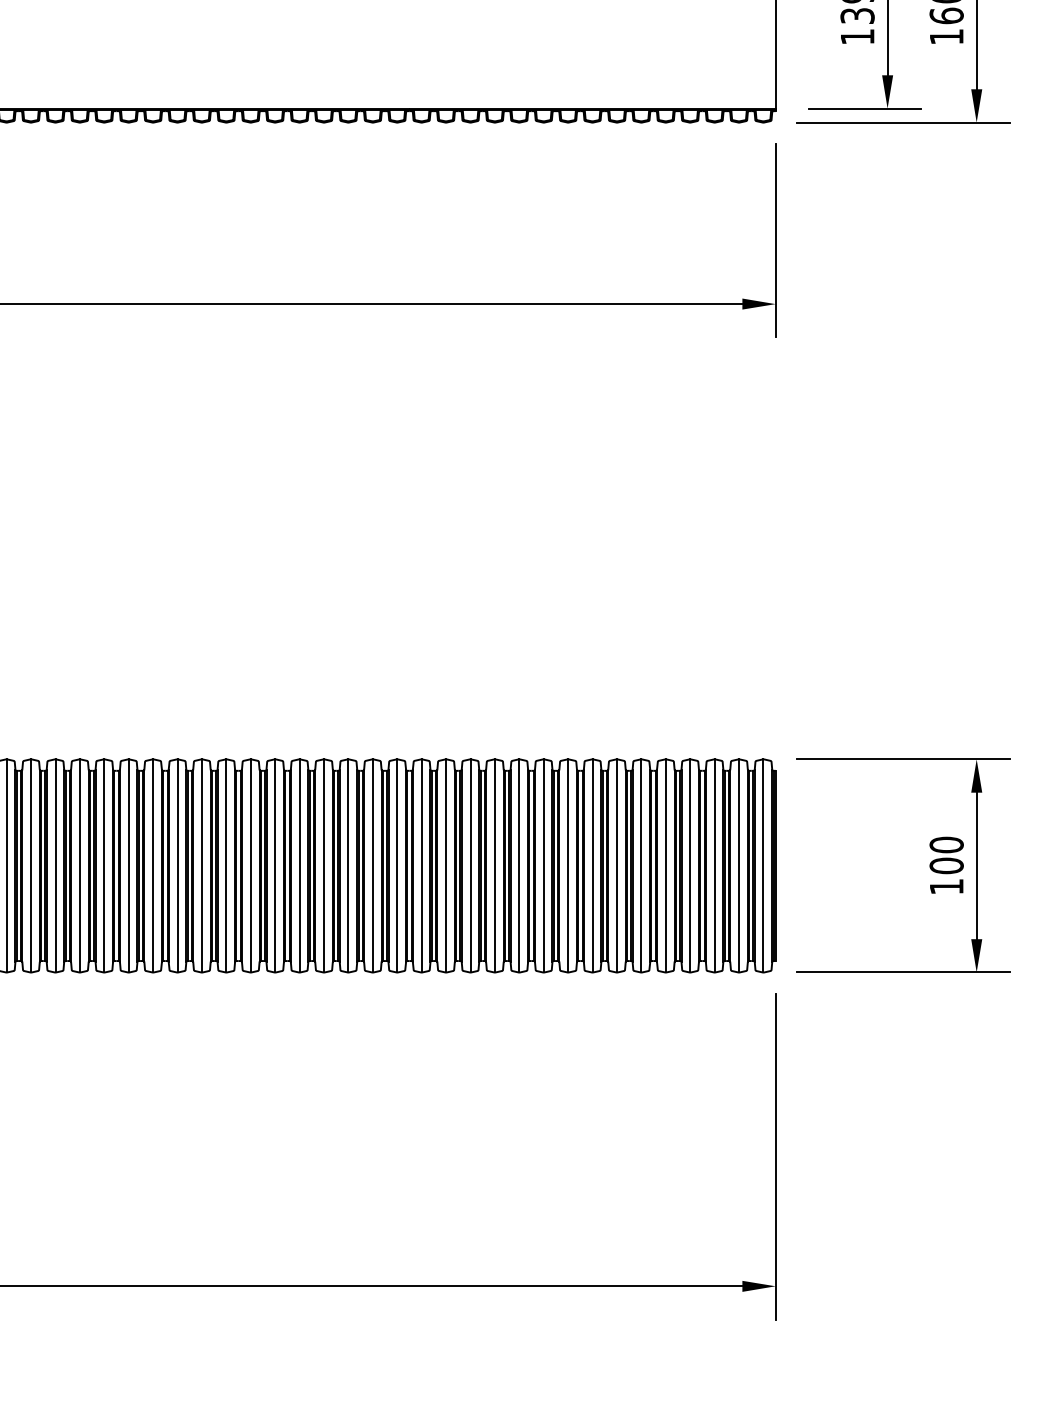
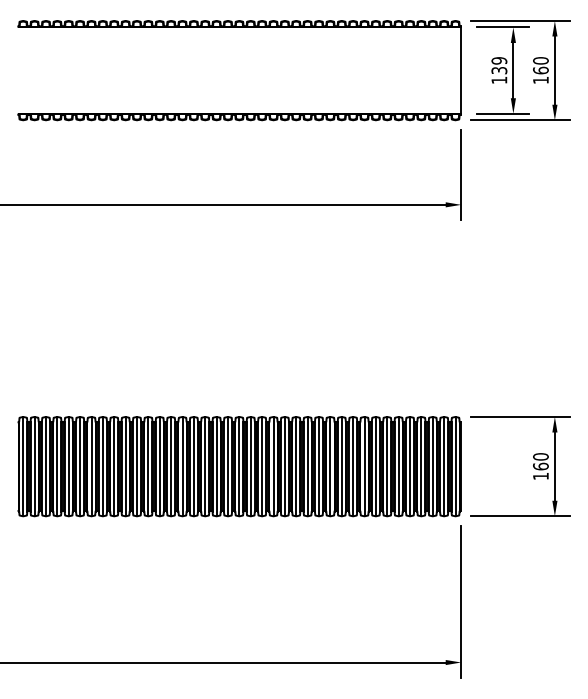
text: (945, 865) -> (540, 466), 100 -> 160

